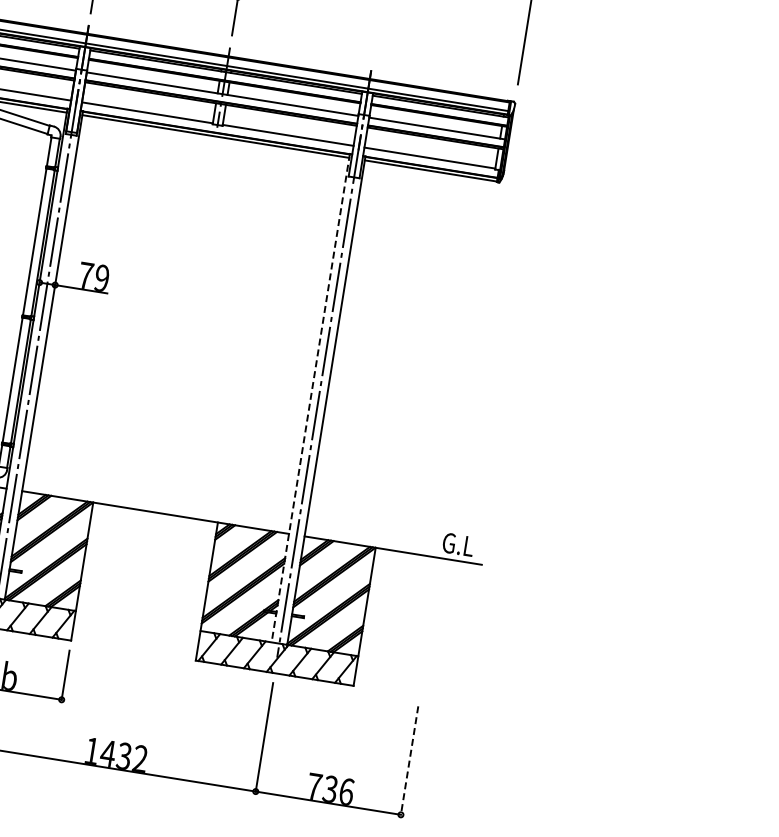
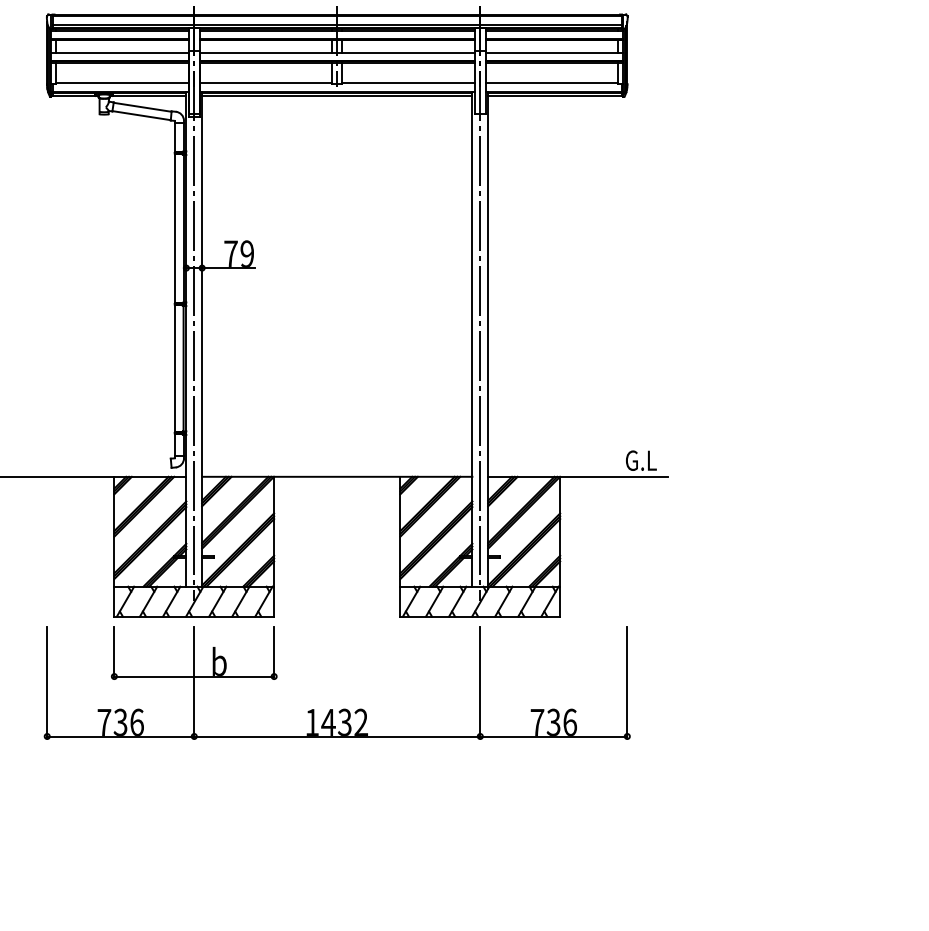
line: (310, 398) -> (472, 339), dashed -> solid
line: (409, 761) -> (627, 682), dashed -> solid

